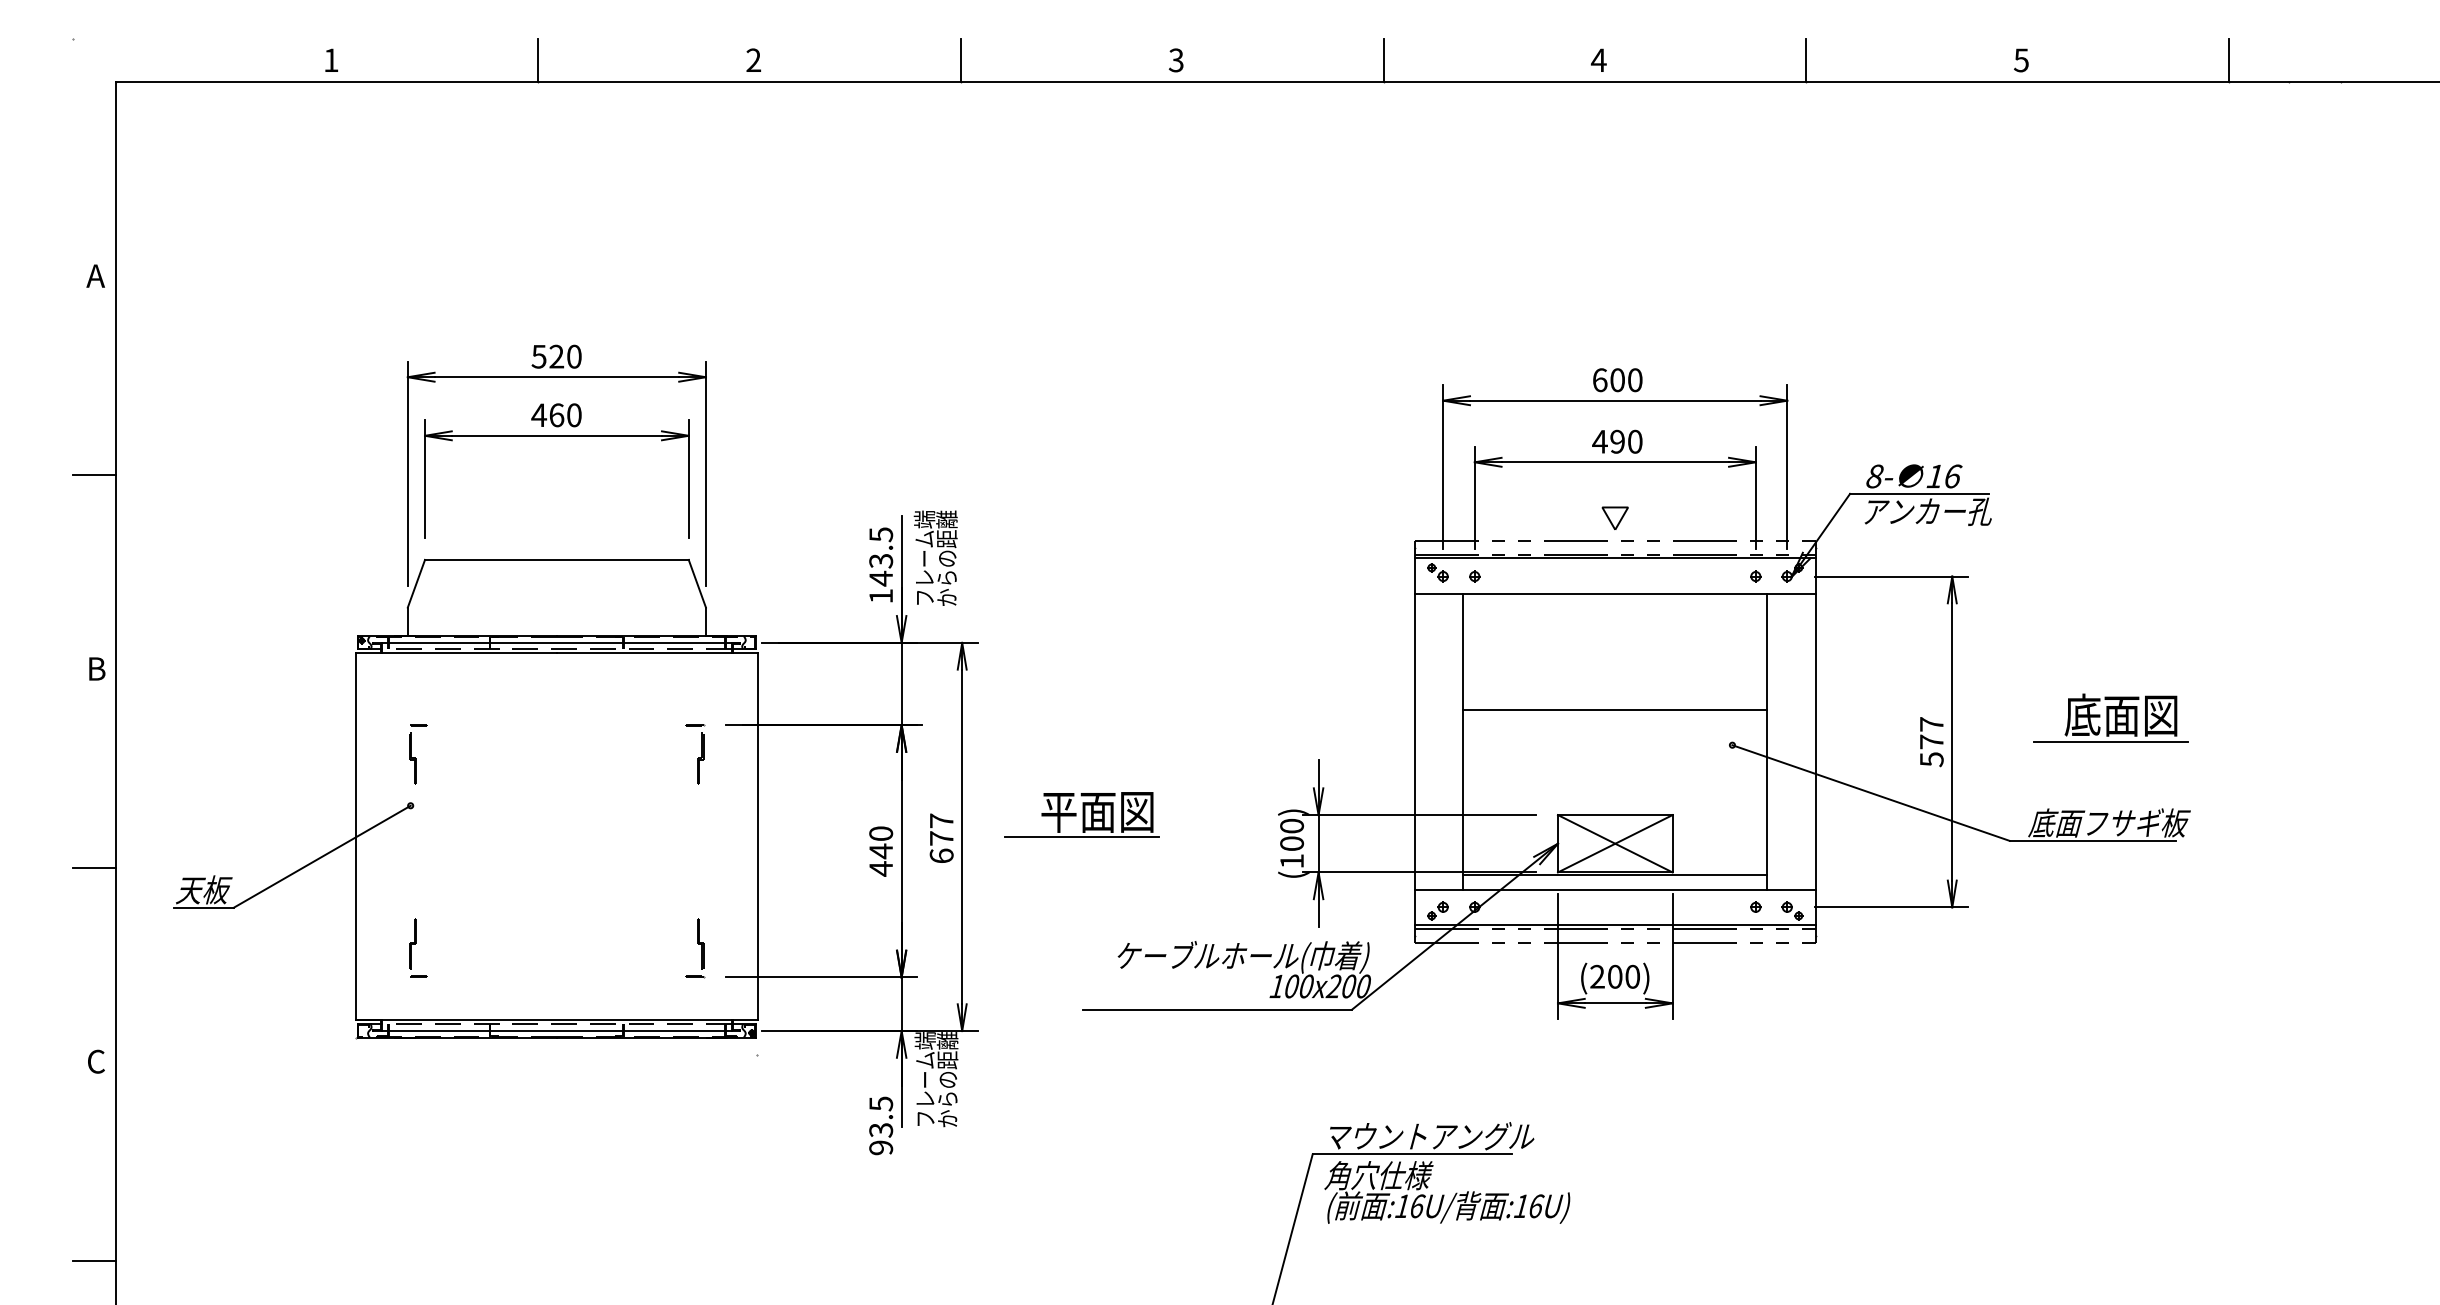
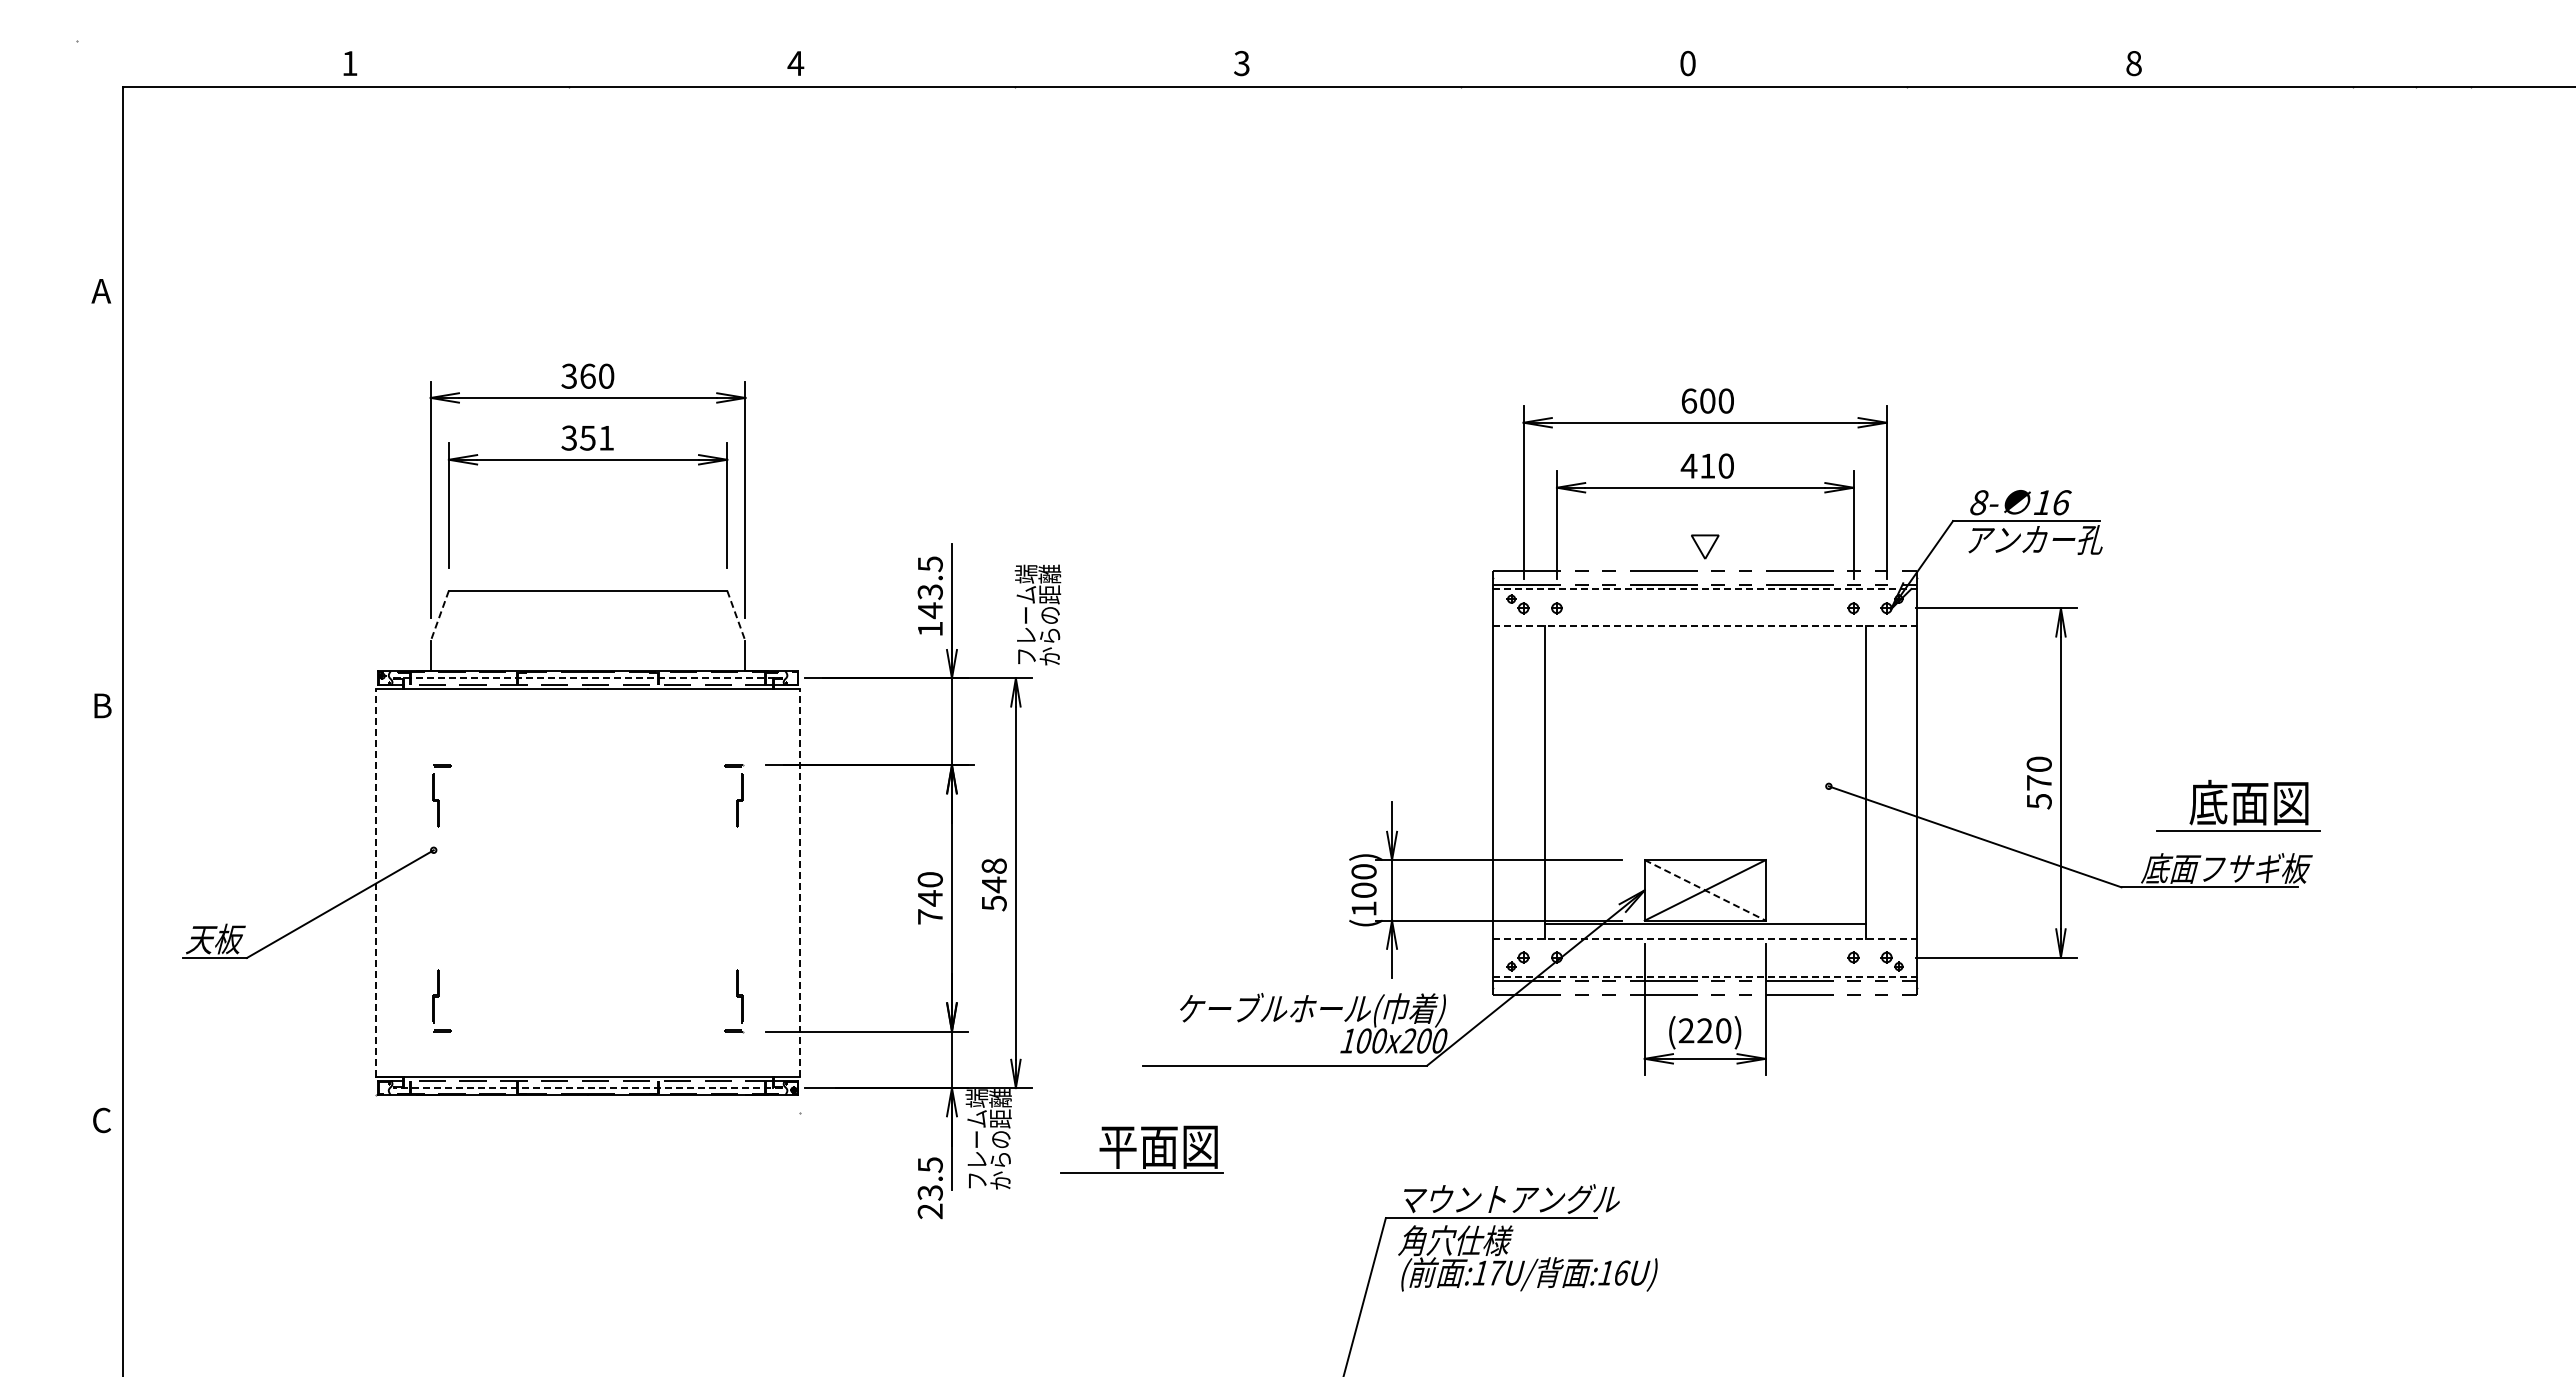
text: (753, 59) -> (795, 62), 2 -> 4
line: (538, 60) -> (568, 63), removed
line: (960, 60) -> (1014, 63), removed
line: (1383, 60) -> (1460, 63), removed
text: (1598, 60) -> (1687, 63), 4 -> 0
line: (1805, 60) -> (1906, 63), removed
text: (2021, 60) -> (2133, 63), 5 -> 8
line: (2228, 60) -> (2352, 63), removed
text: (547, 355) -> (578, 375), 520 -> 360
text: (556, 414) -> (587, 437), 460 -> 351
text: (1617, 441) -> (1707, 465), 490 -> 410
line: (94, 475) -> (99, 501), removed
text: (935, 557) -> (1037, 614), moved
line: (1615, 558) -> (1705, 589), solid -> dashed
line: (416, 583) -> (439, 615), solid -> dashed
line: (697, 583) -> (736, 615), solid -> dashed
line: (1615, 593) -> (1705, 626), solid -> dashed
line: (557, 643) -> (588, 678), solid -> dashed
line: (1614, 709) -> (1704, 748), removed
part: (2111, 717) -> (2238, 805), moved
text: (1931, 723) -> (2038, 763), 577 -> 570
part: (1081, 814) -> (1141, 1149), moved
line: (356, 837) -> (376, 883), solid -> dashed
line: (757, 837) -> (799, 883), solid -> dashed
text: (940, 838) -> (993, 884), 677 -> 548
line: (1615, 843) -> (1705, 890), solid -> dashed
line: (94, 867) -> (99, 915), removed
text: (881, 868) -> (930, 916), 440 -> 740
line: (1615, 890) -> (1705, 939), solid -> dashed
line: (1615, 925) -> (1705, 976), solid -> dashed
text: (1614, 976) -> (1704, 1030), (200) -> (220)
line: (557, 1031) -> (588, 1088), solid -> dashed
text: (881, 1147) -> (930, 1211), 93.5 -> 23.5
text: (1418, 1205) -> (1497, 1272), :16U/ -> :17U/
line: (94, 1260) -> (99, 1330), removed

